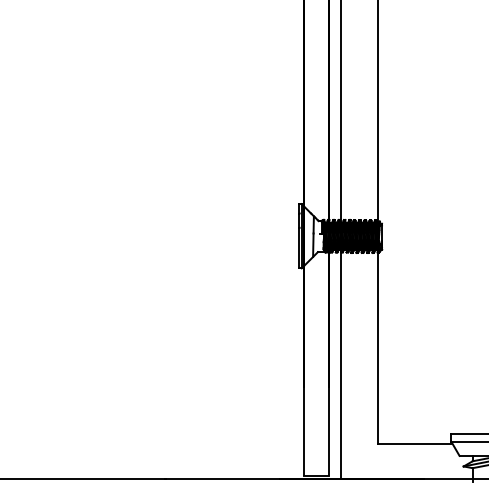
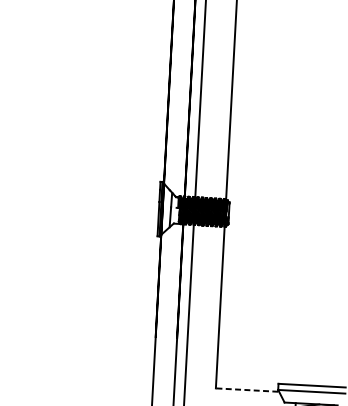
line: (414, 443) -> (246, 389), solid -> dashed

